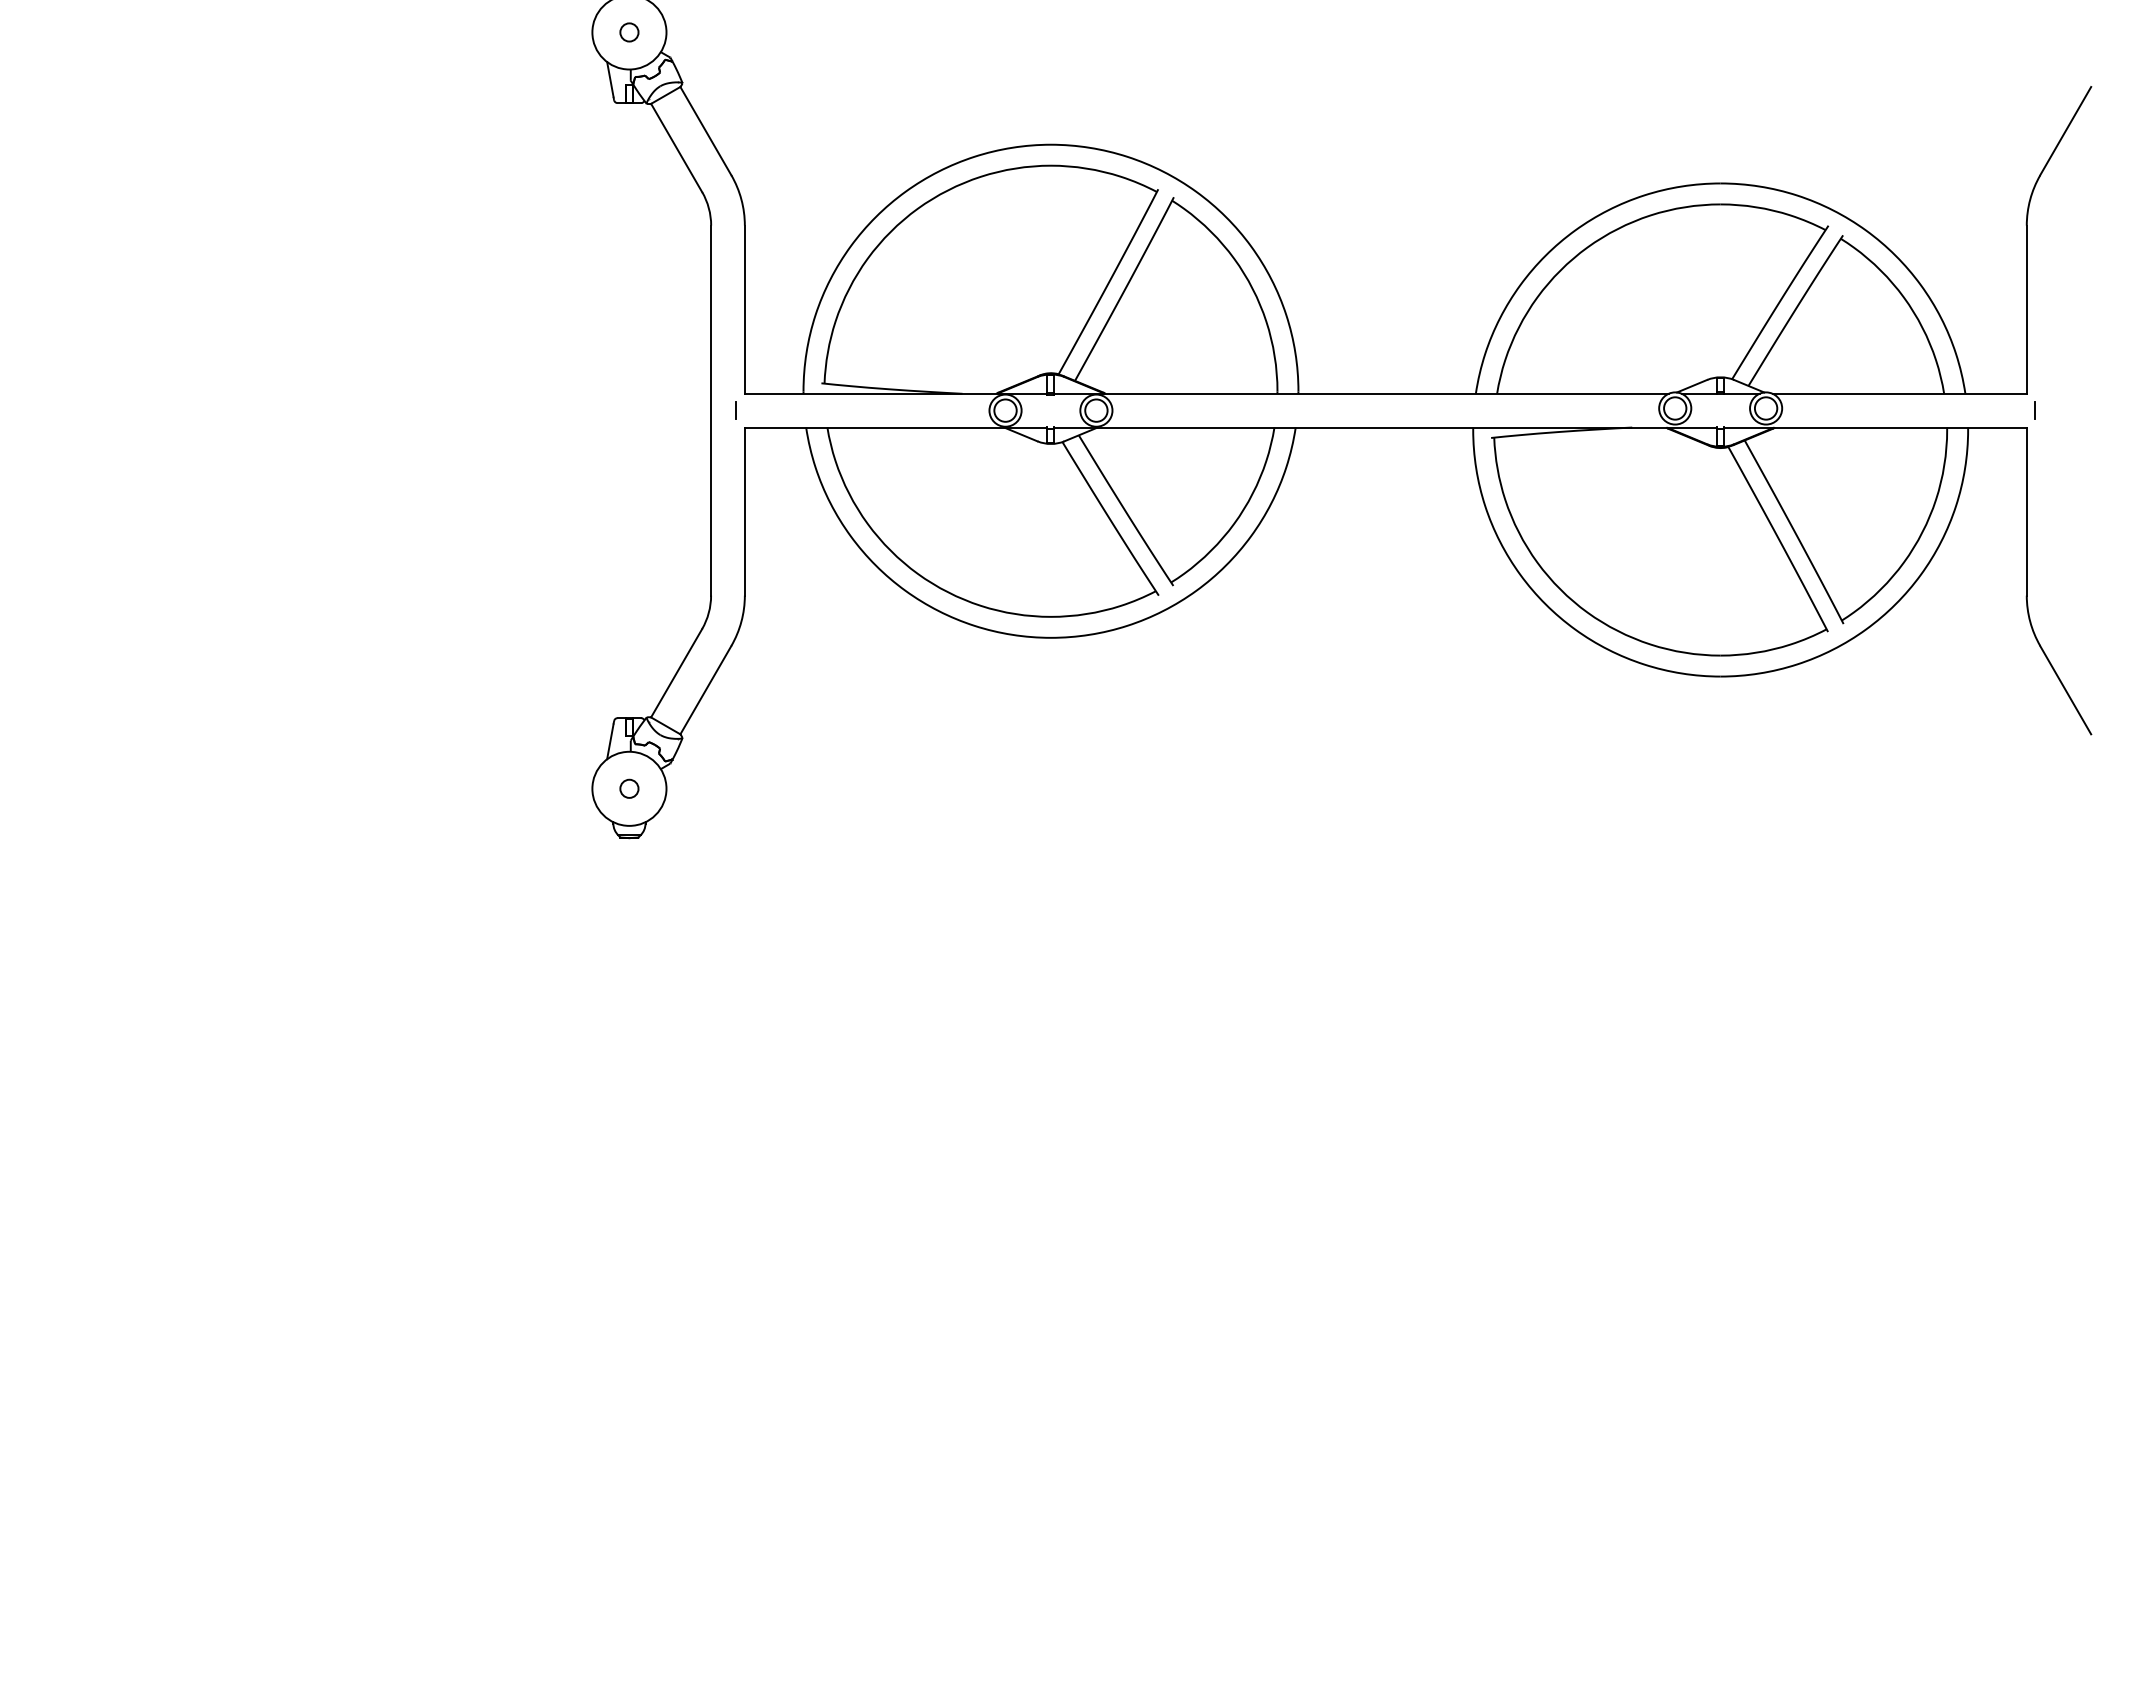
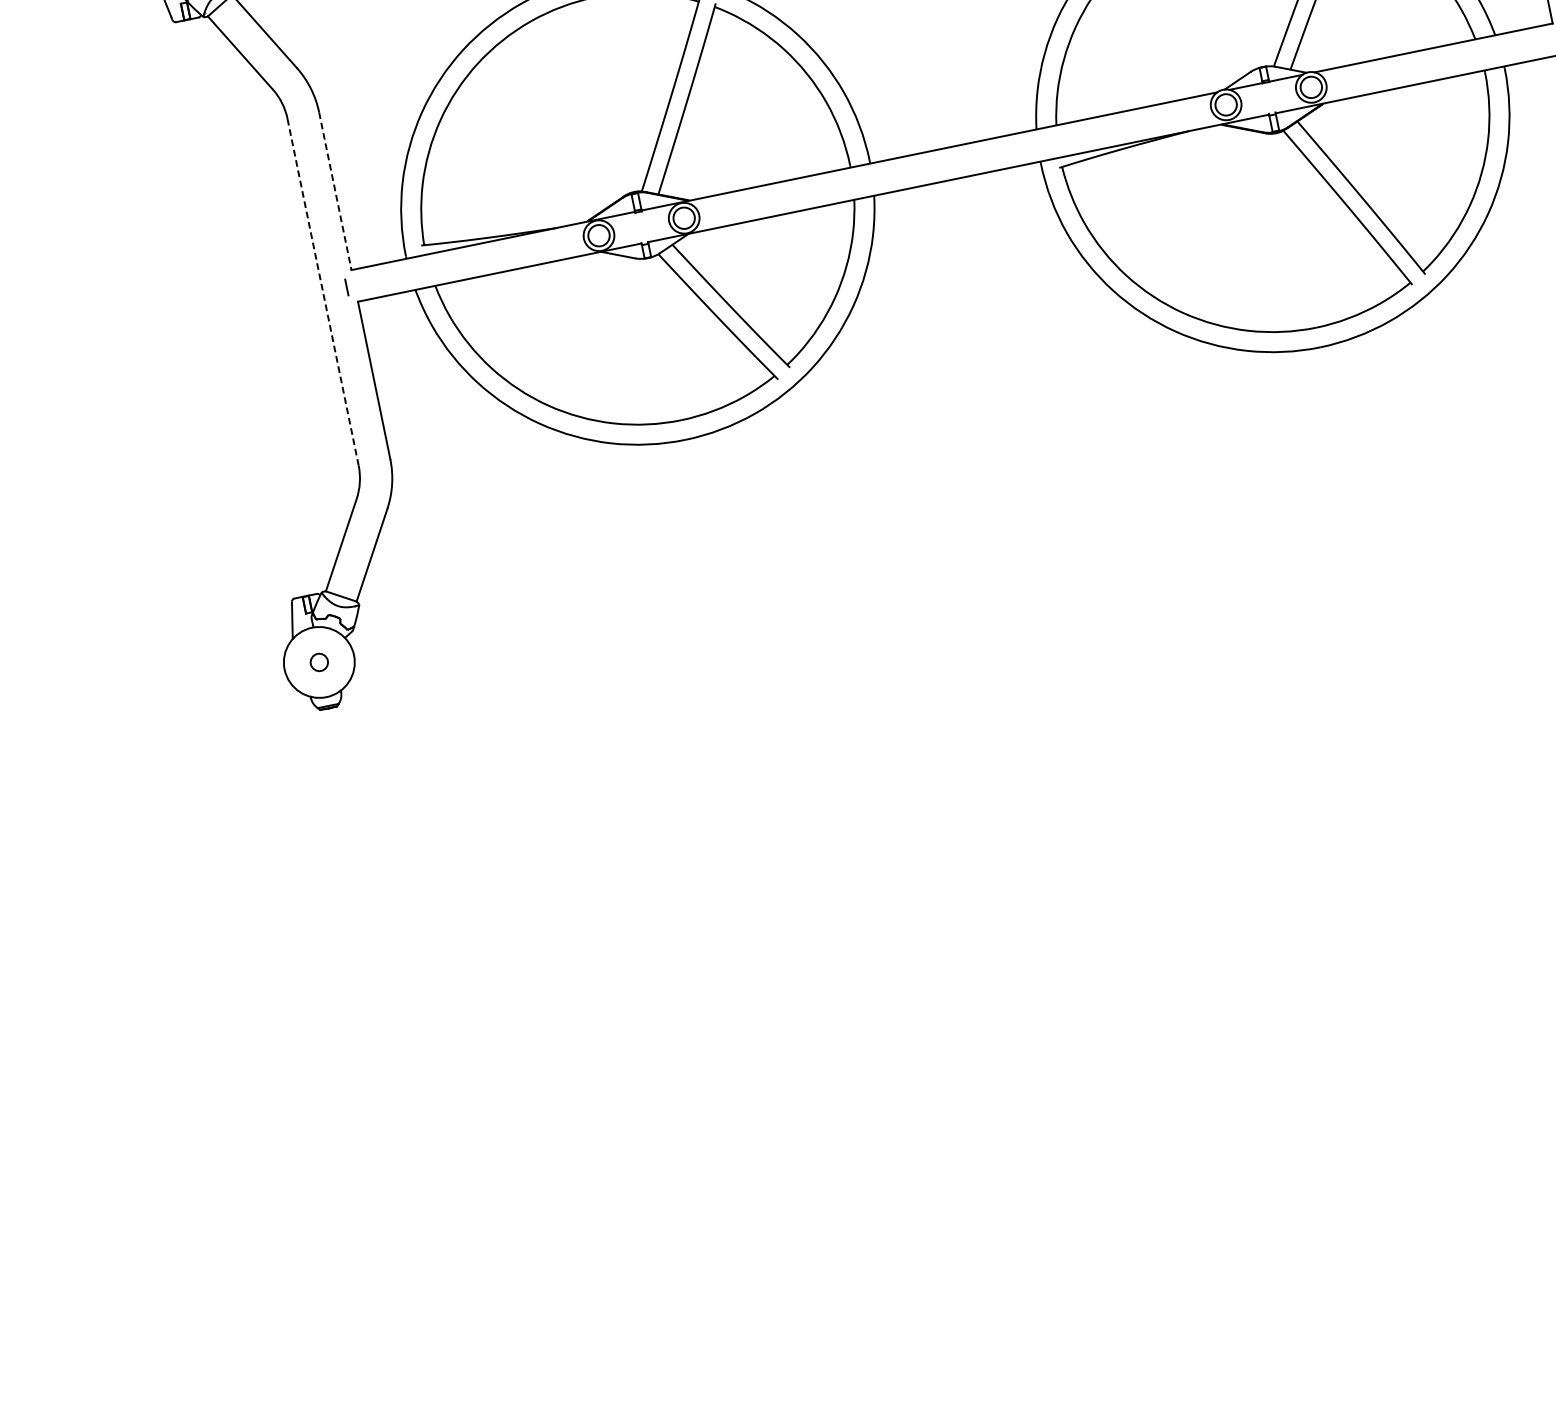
line: (744, 310) -> (335, 192), solid -> dashed
line: (711, 411) -> (323, 293), solid -> dashed

